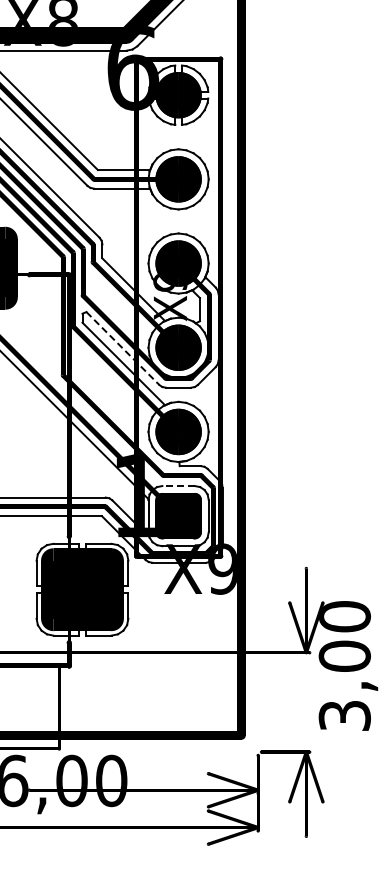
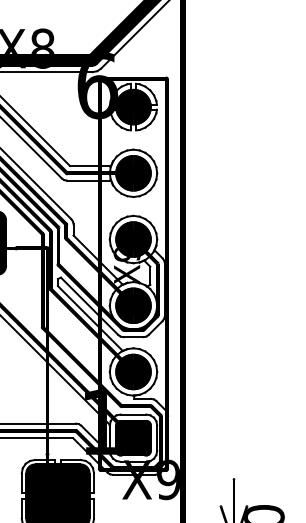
line: (122, 348) -> (89, 306), dashed -> solid
line: (178, 486) -> (133, 414), dashed -> solid

